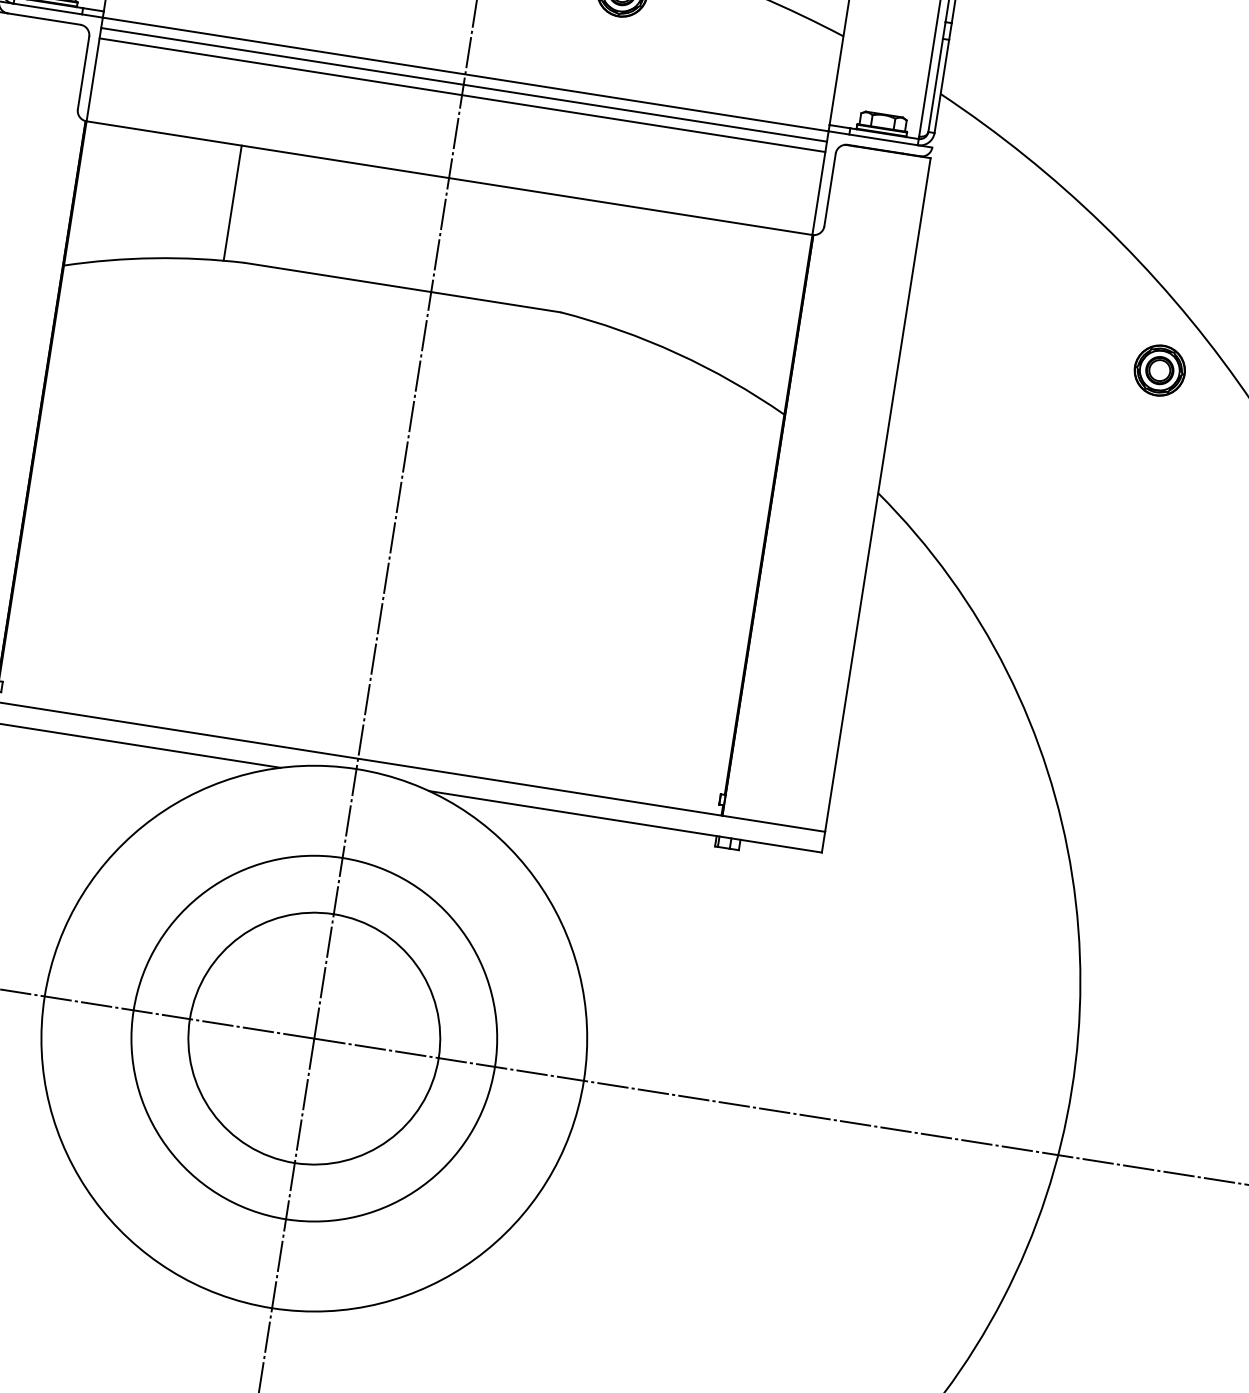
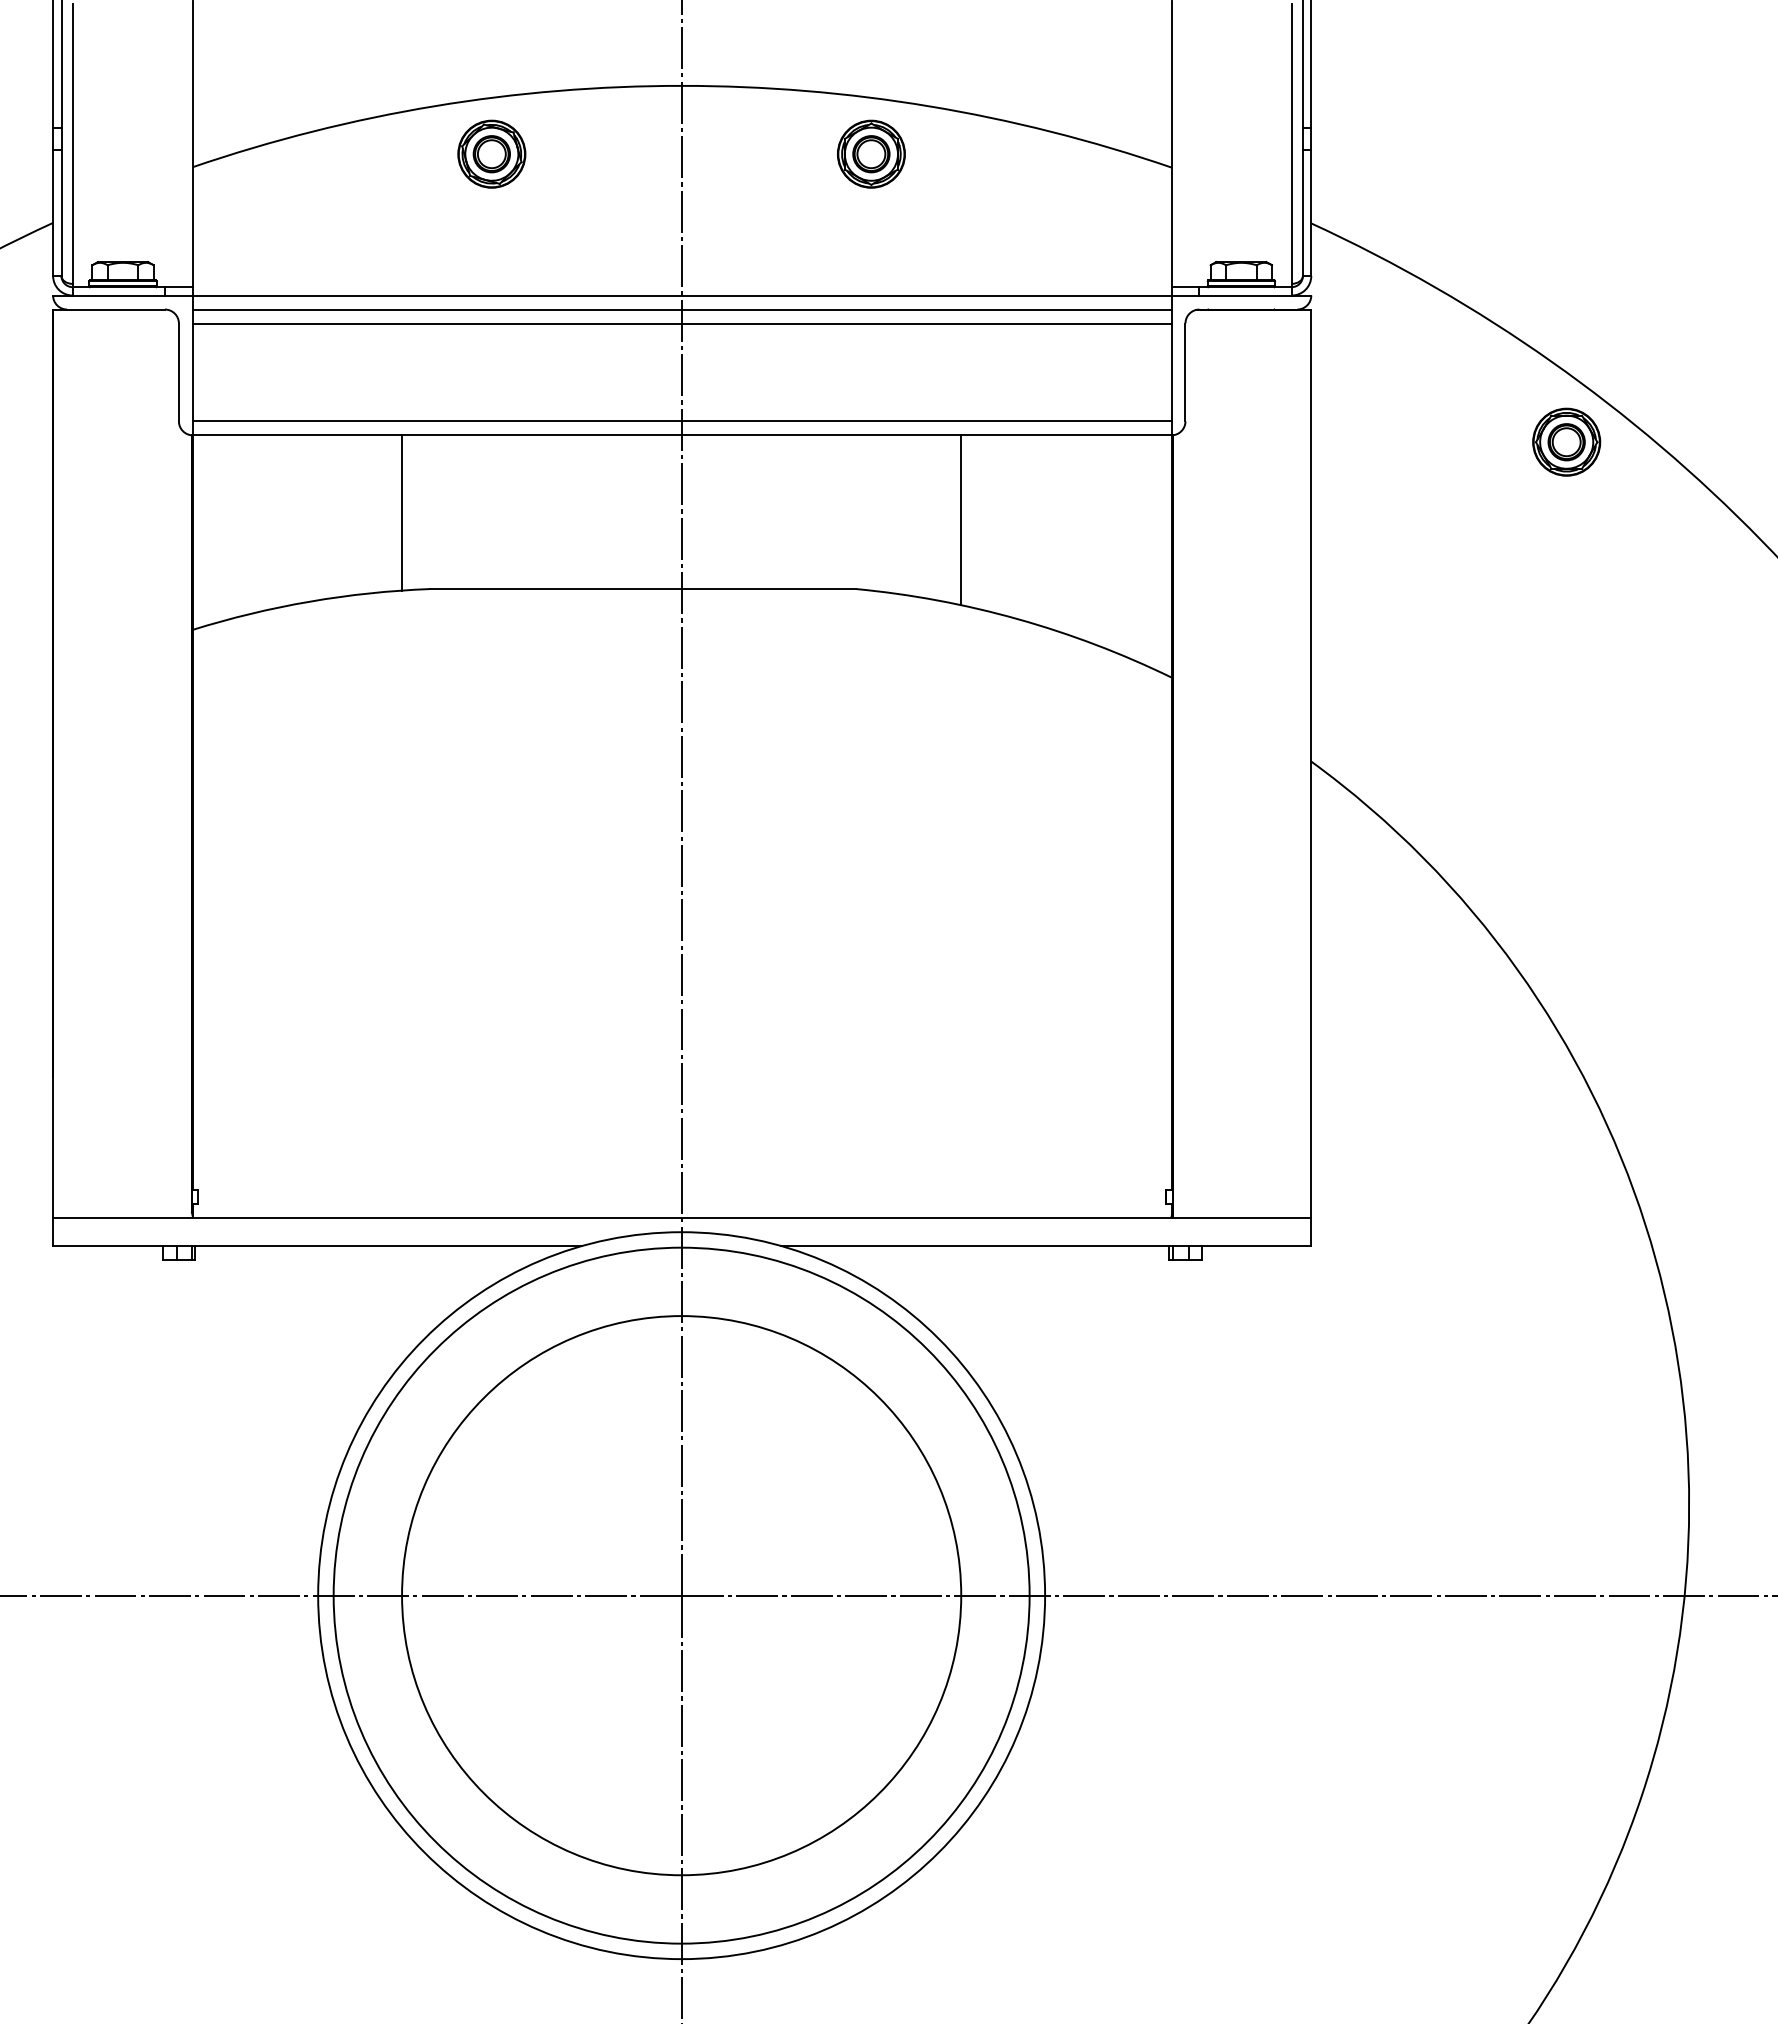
line: (450, 167) -> (681, 421), added
line: (646, 273) -> (961, 520), added
part: (1159, 370) -> (1566, 441), moved
circle: (314, 1038) -> (681, 1595), size x1.43
circle: (314, 1038) -> (681, 1595), size x1.67

